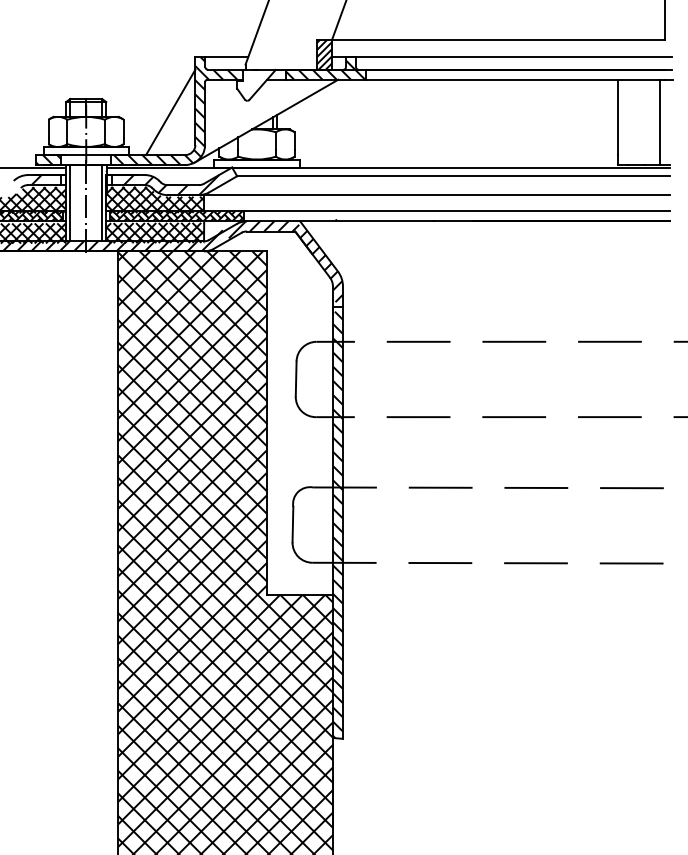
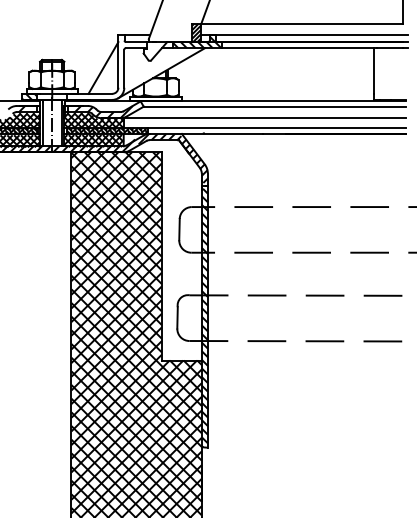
hatch: (179, 109) -> (108, 66), removed
line: (660, 121) -> (400, 73), removed

